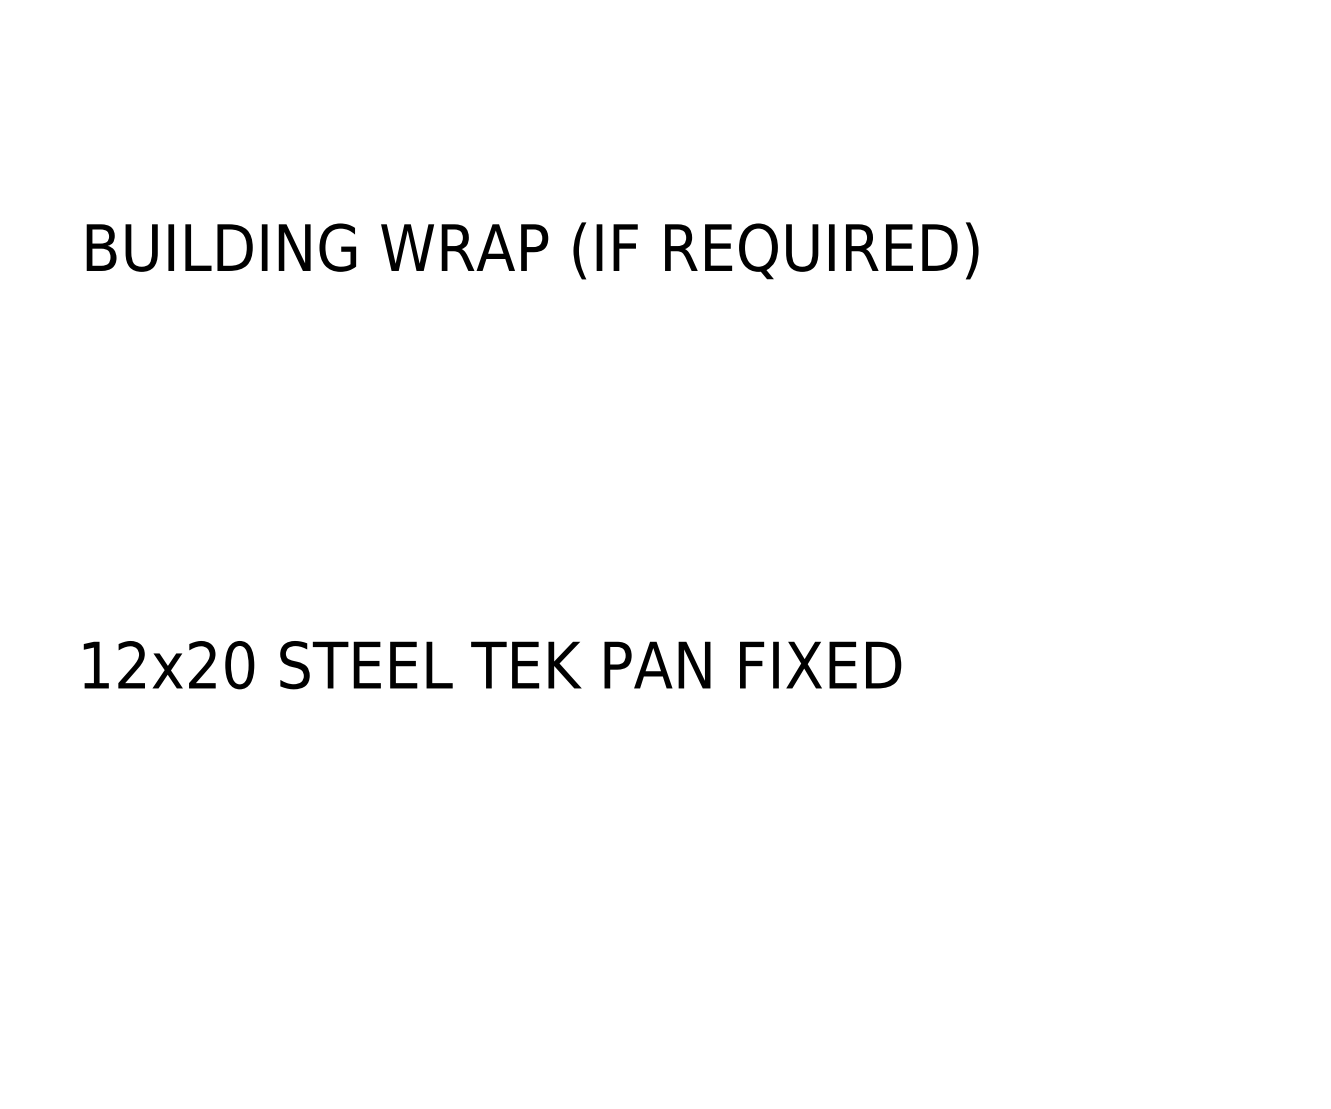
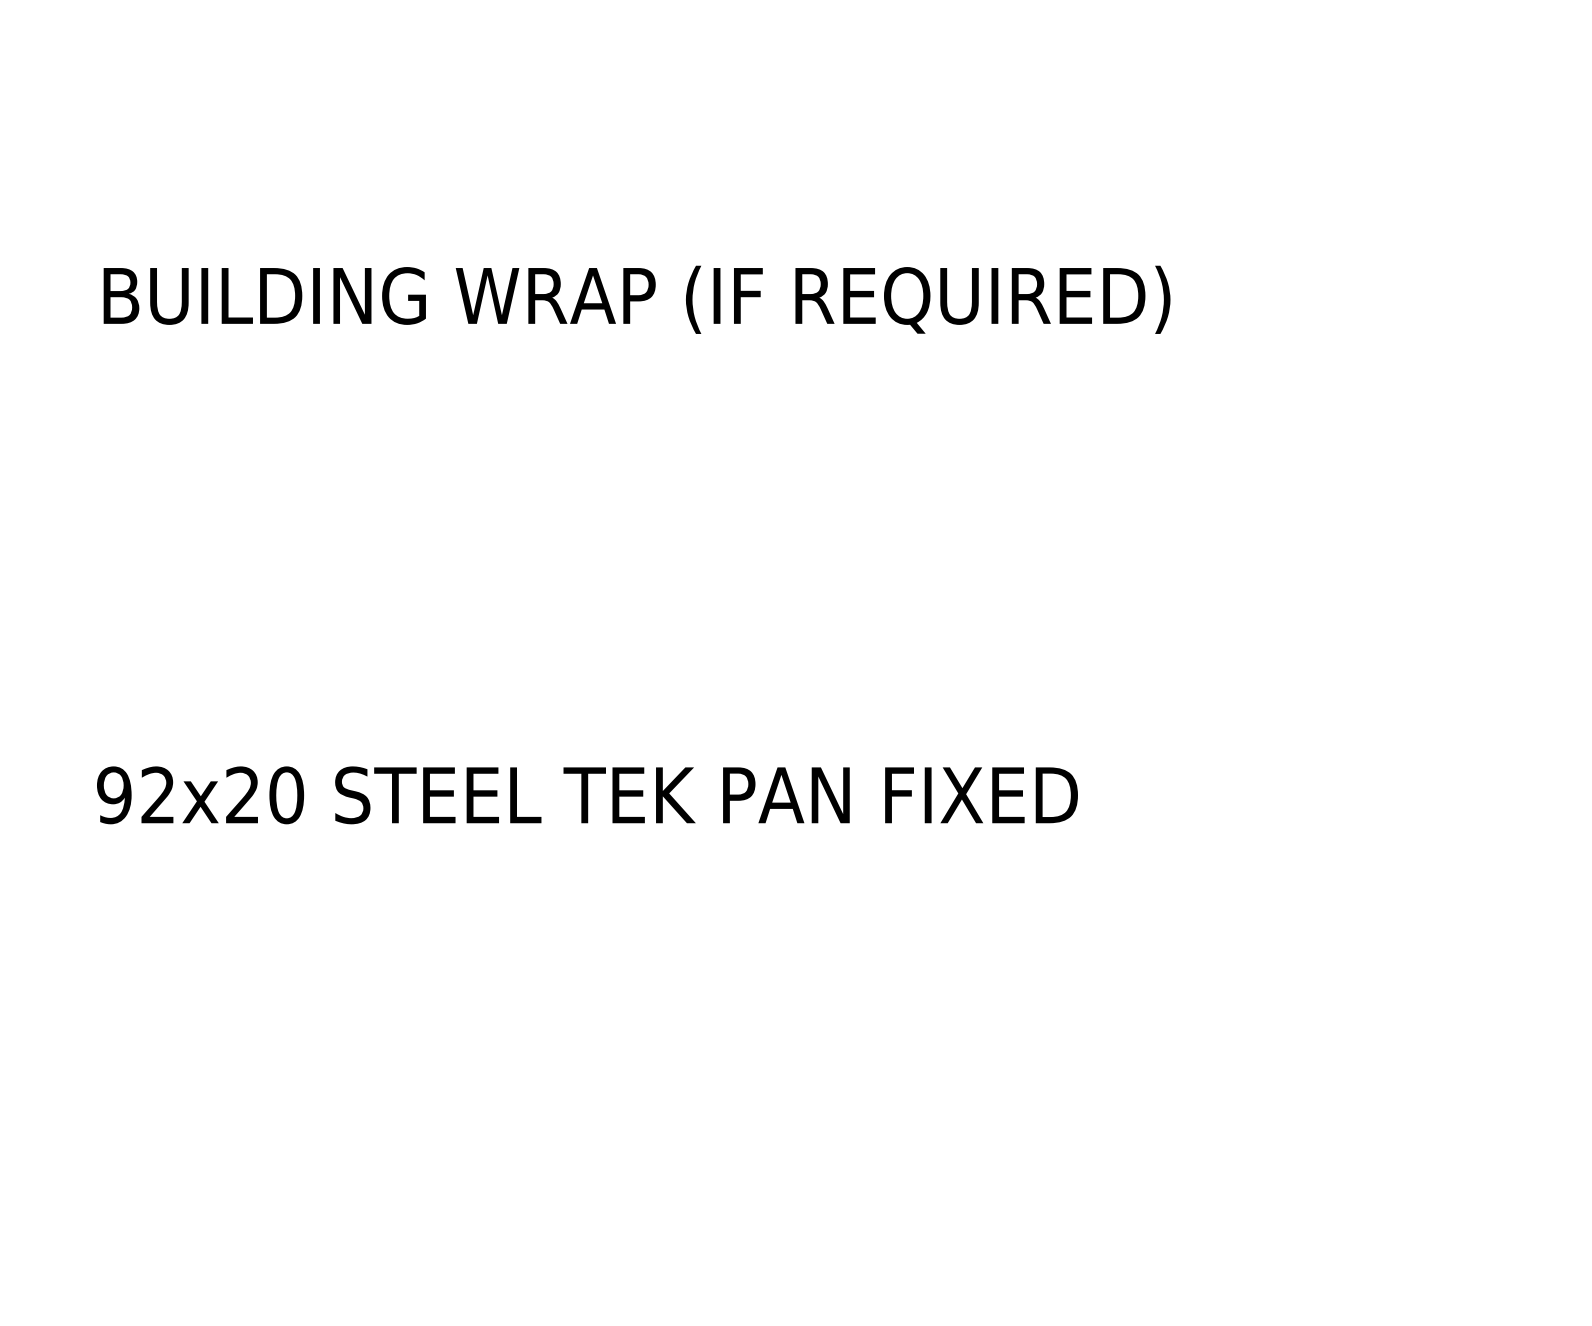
text: (95, 665) -> (114, 795), 12x20 -> 92x20

